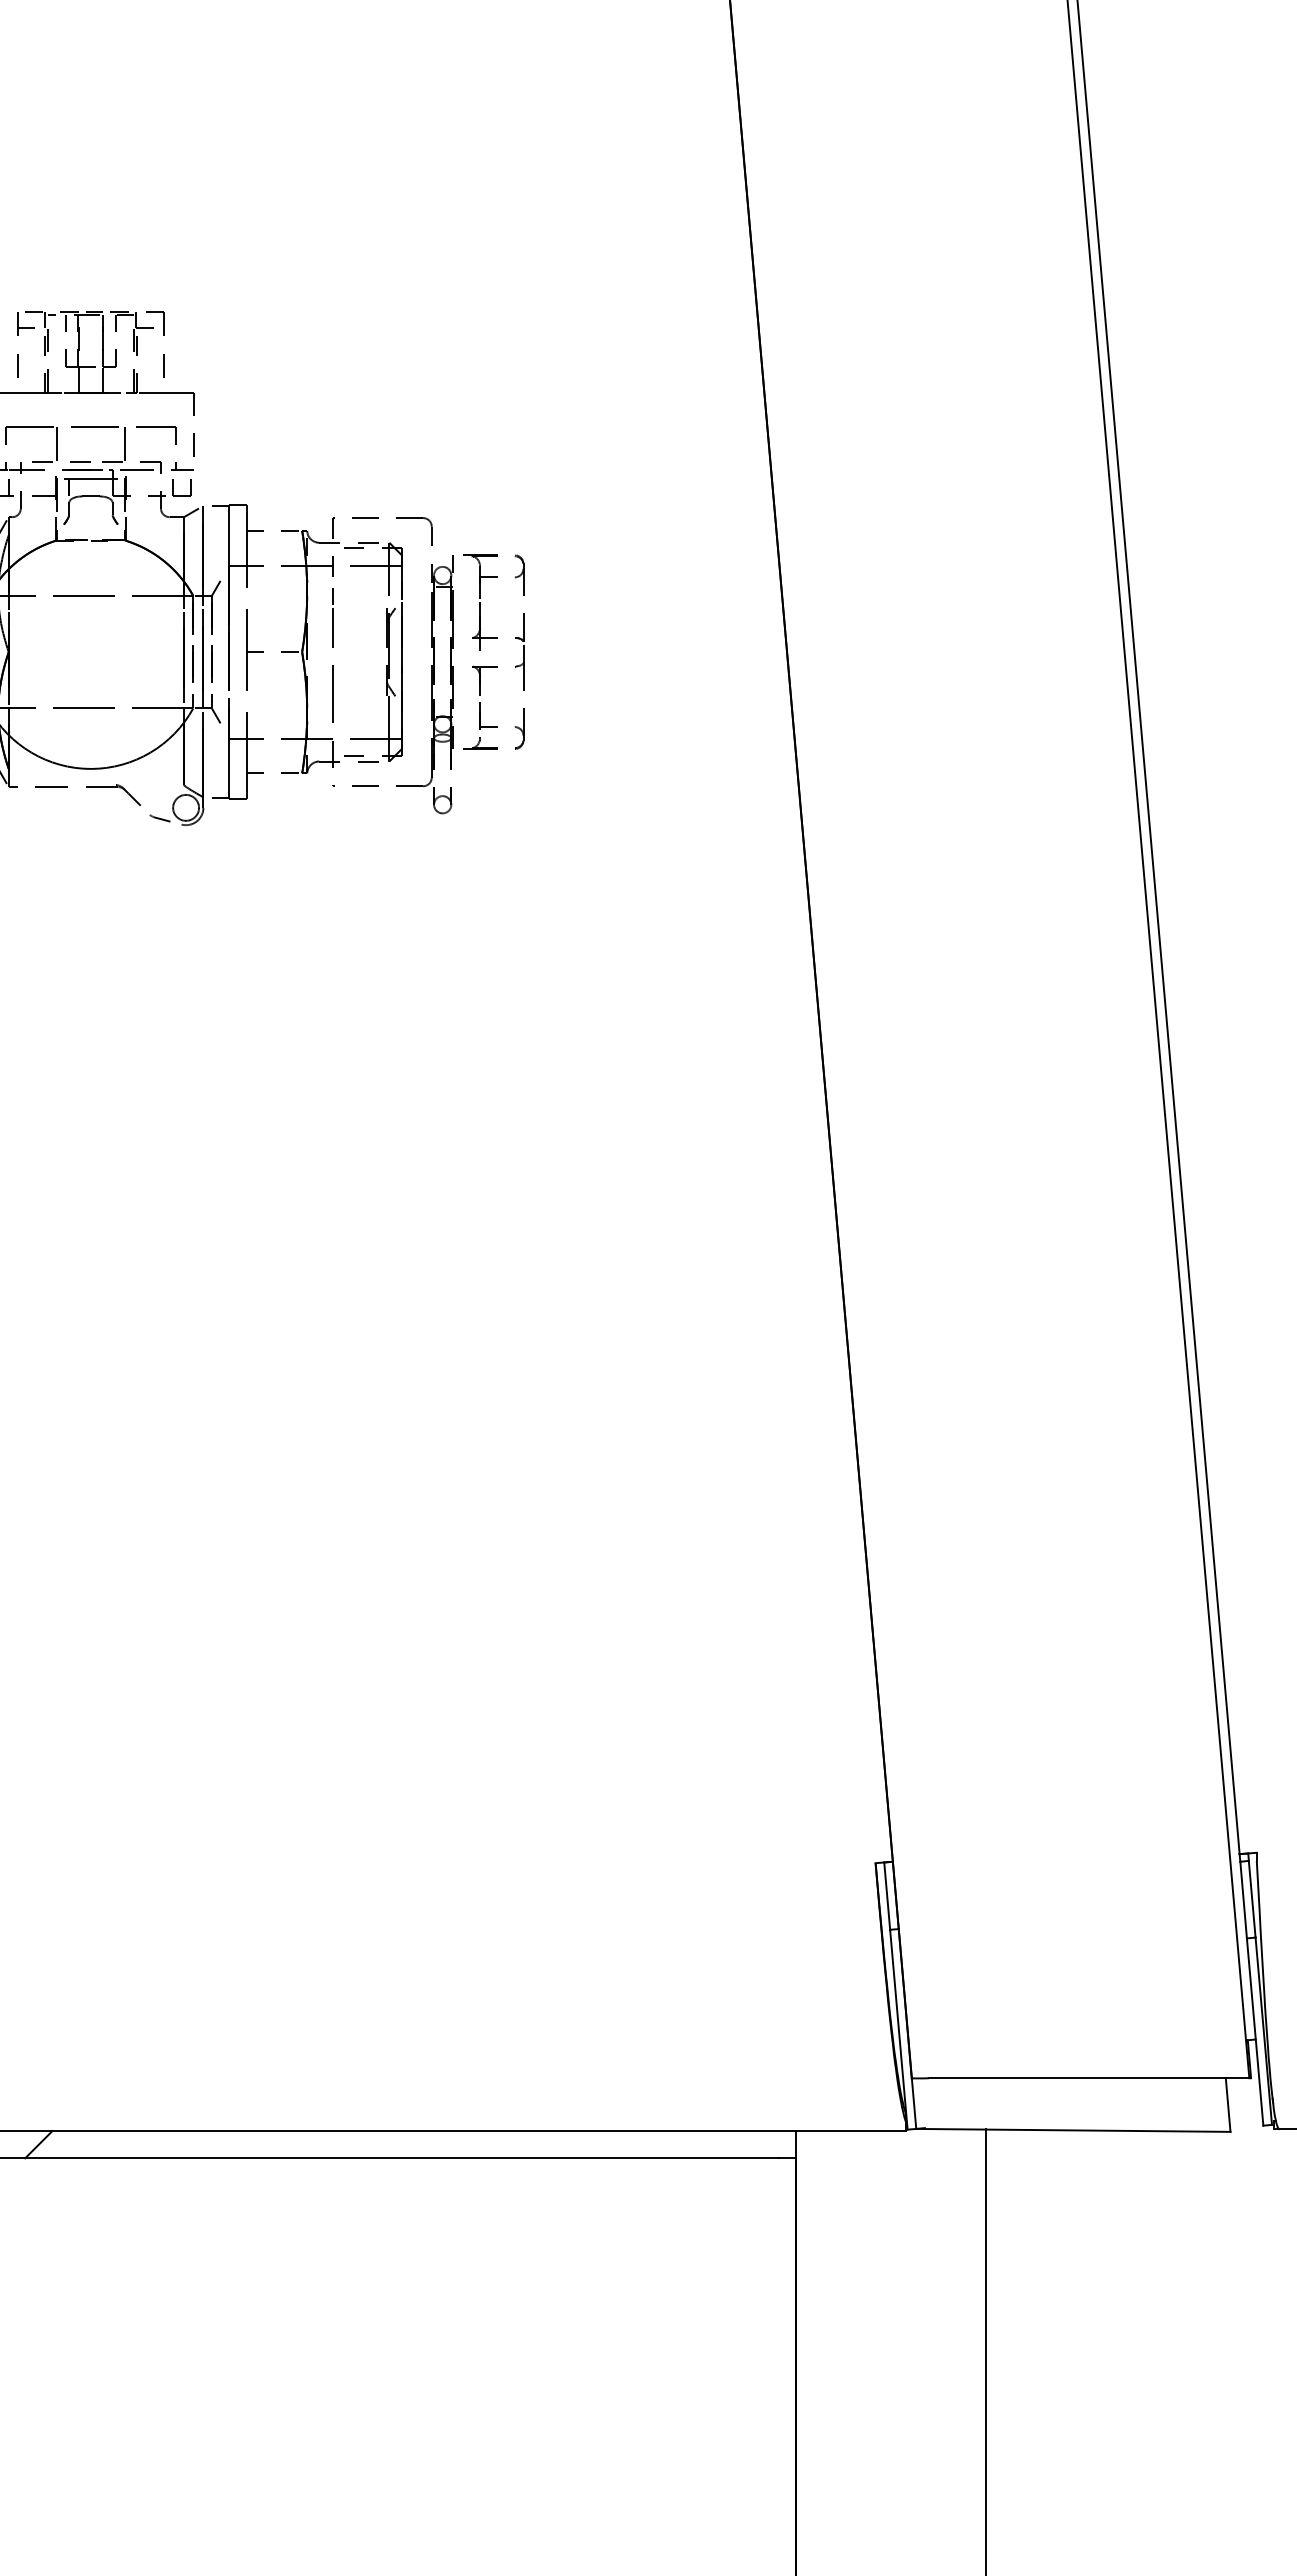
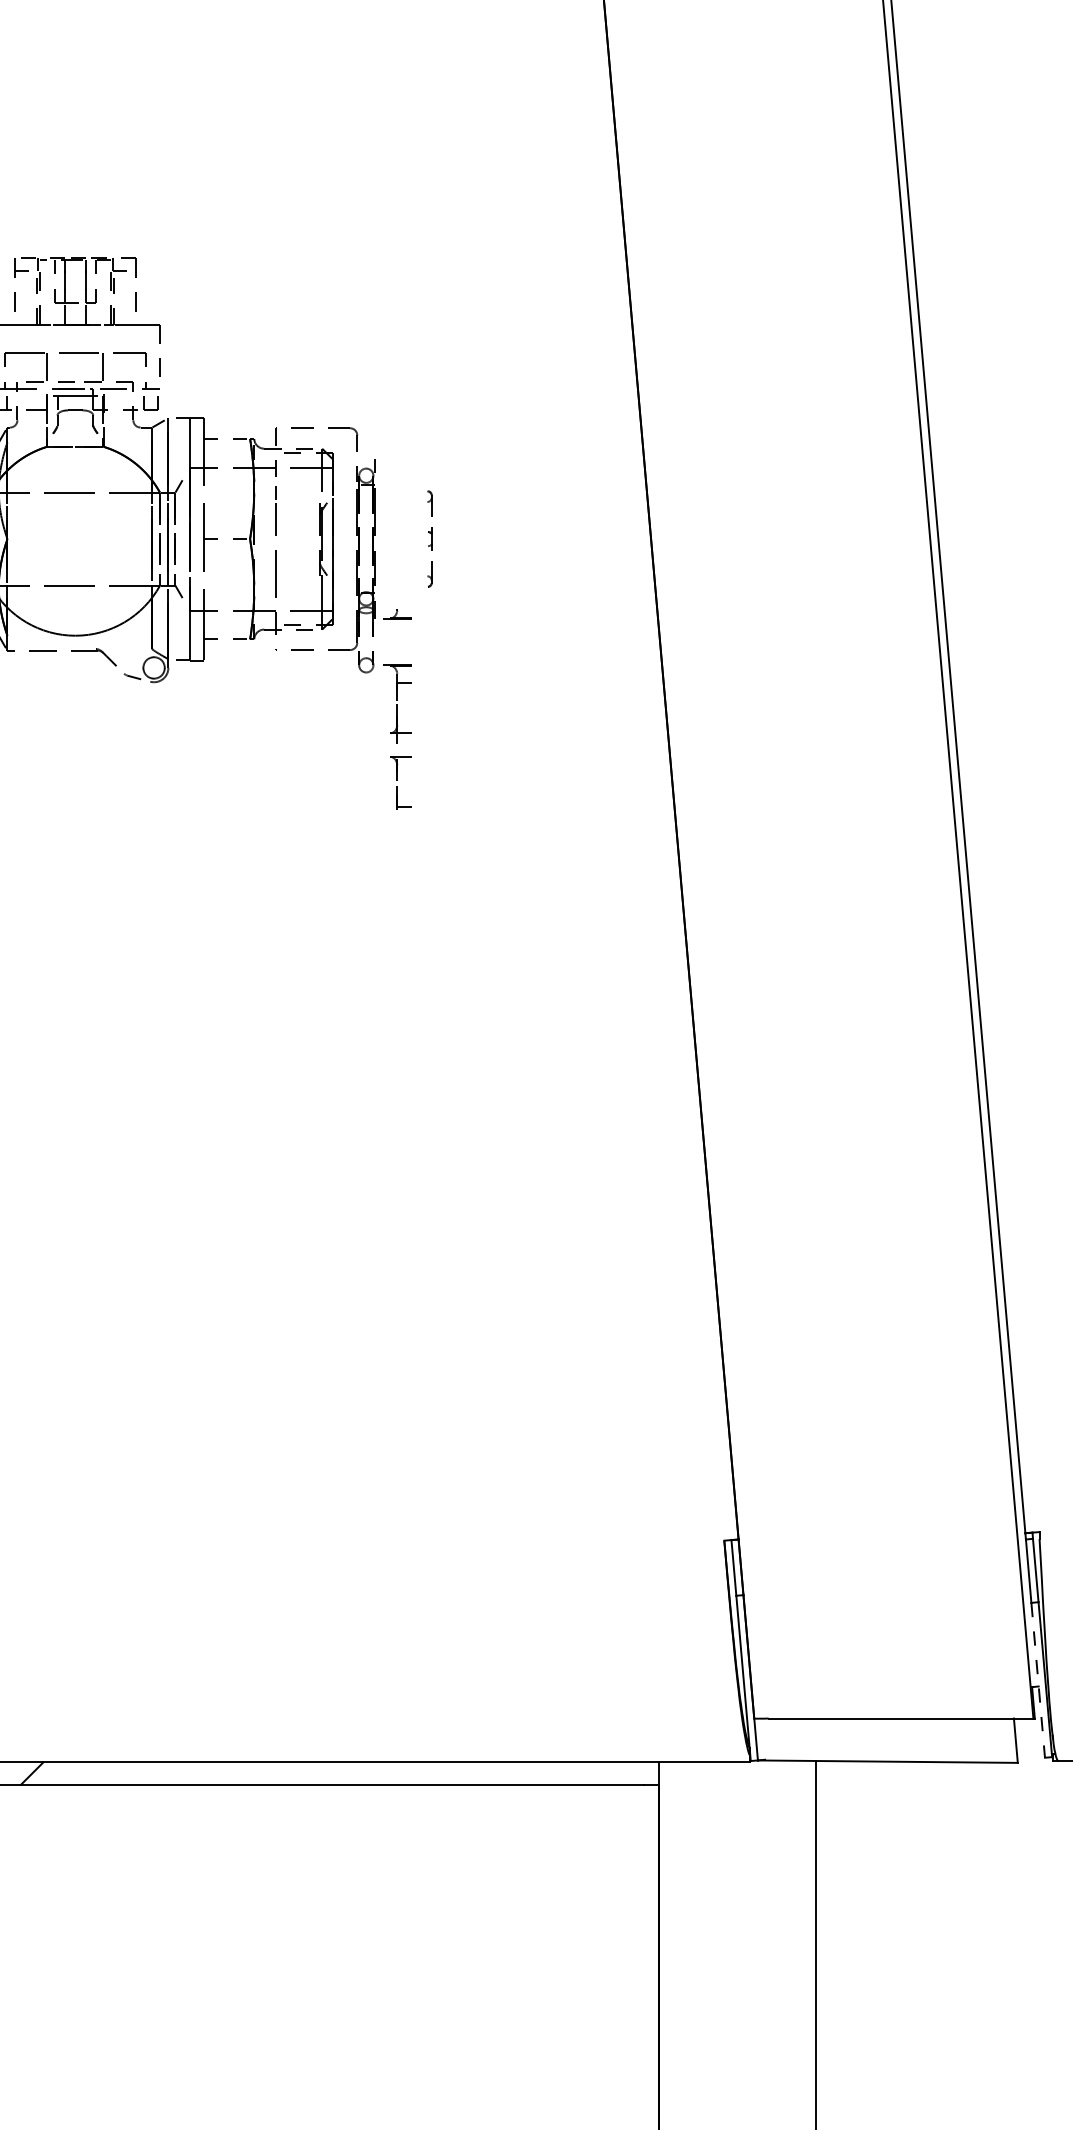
part: (480, 641) -> (397, 736), moved
part: (519, 651) -> (429, 538), size x0.6
line: (1255, 2032) -> (1038, 1680), solid -> dashed

